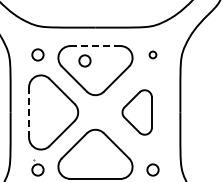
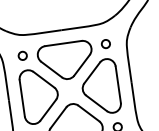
line: (95, 46) -> (63, 43), dashed -> solid
circle: (152, 54) -> (105, 43), size x1.67
circle: (84, 60) -> (56, 55), removed
line: (29, 112) -> (22, 98), dashed -> solid
part: (136, 112) -> (99, 87), size x1.67

